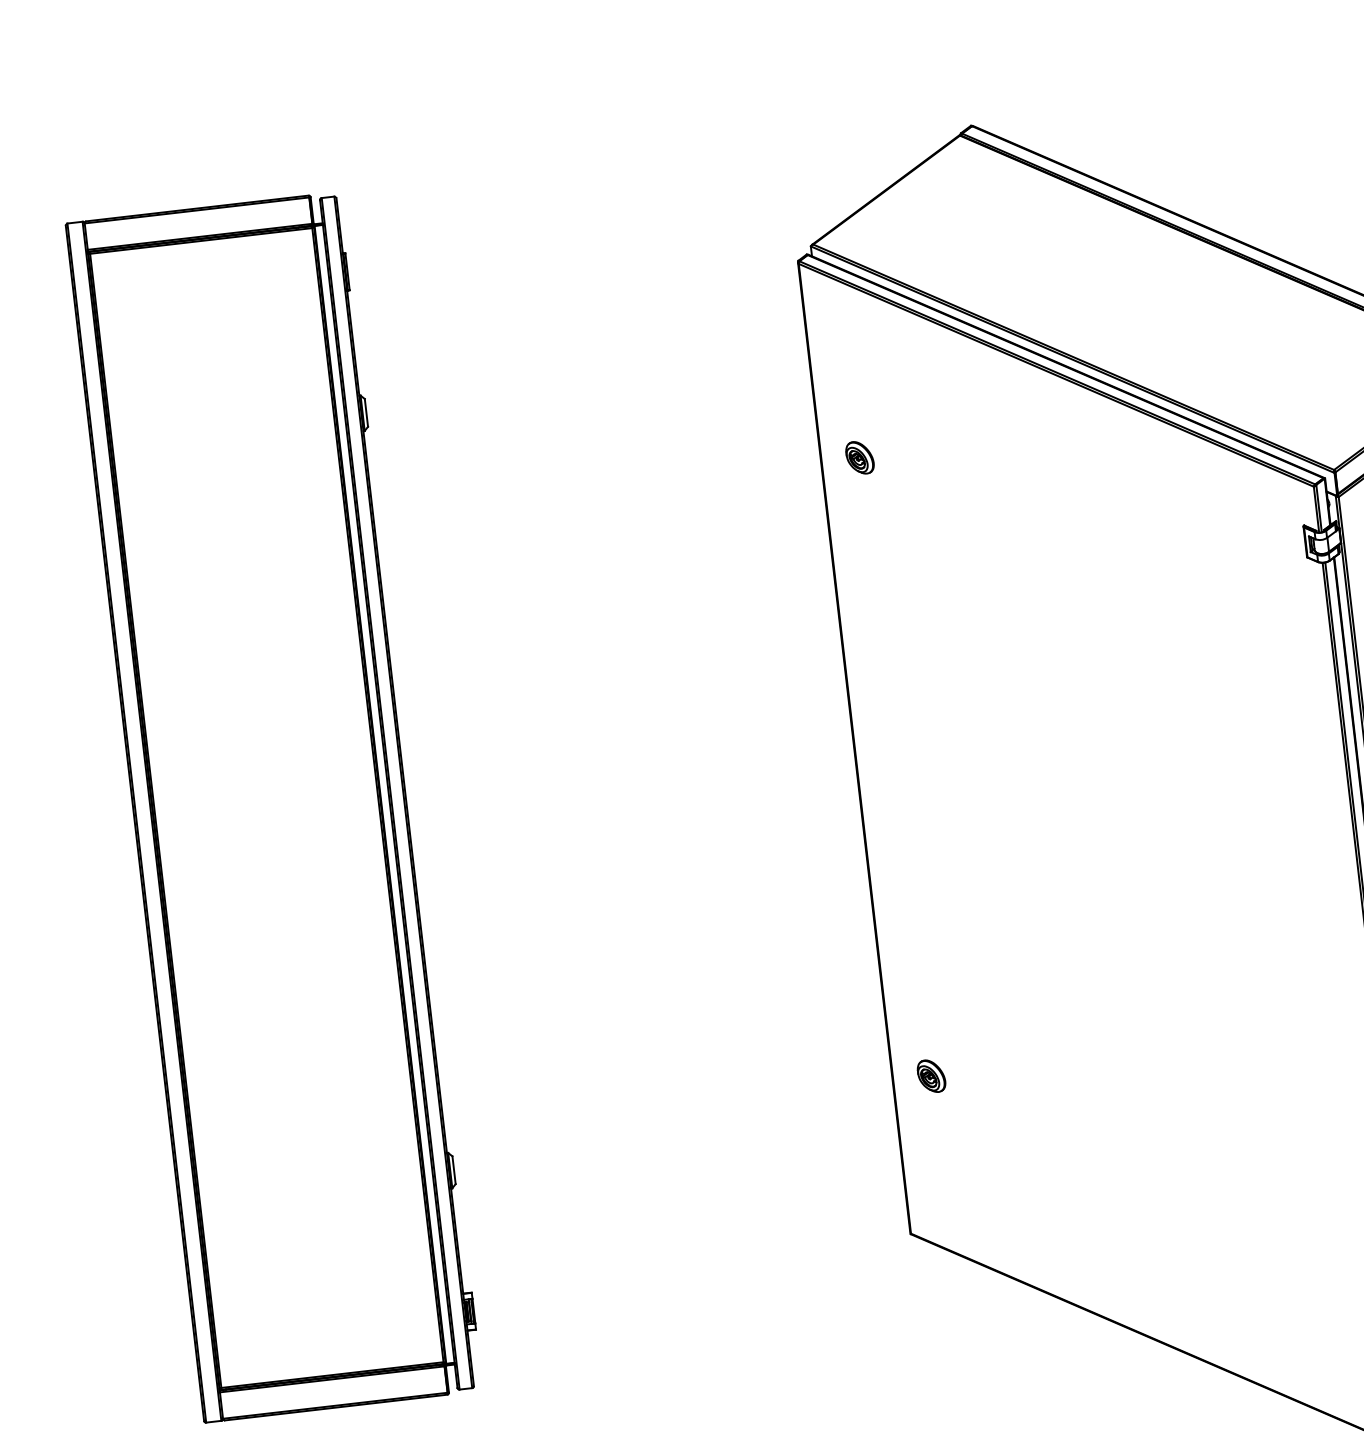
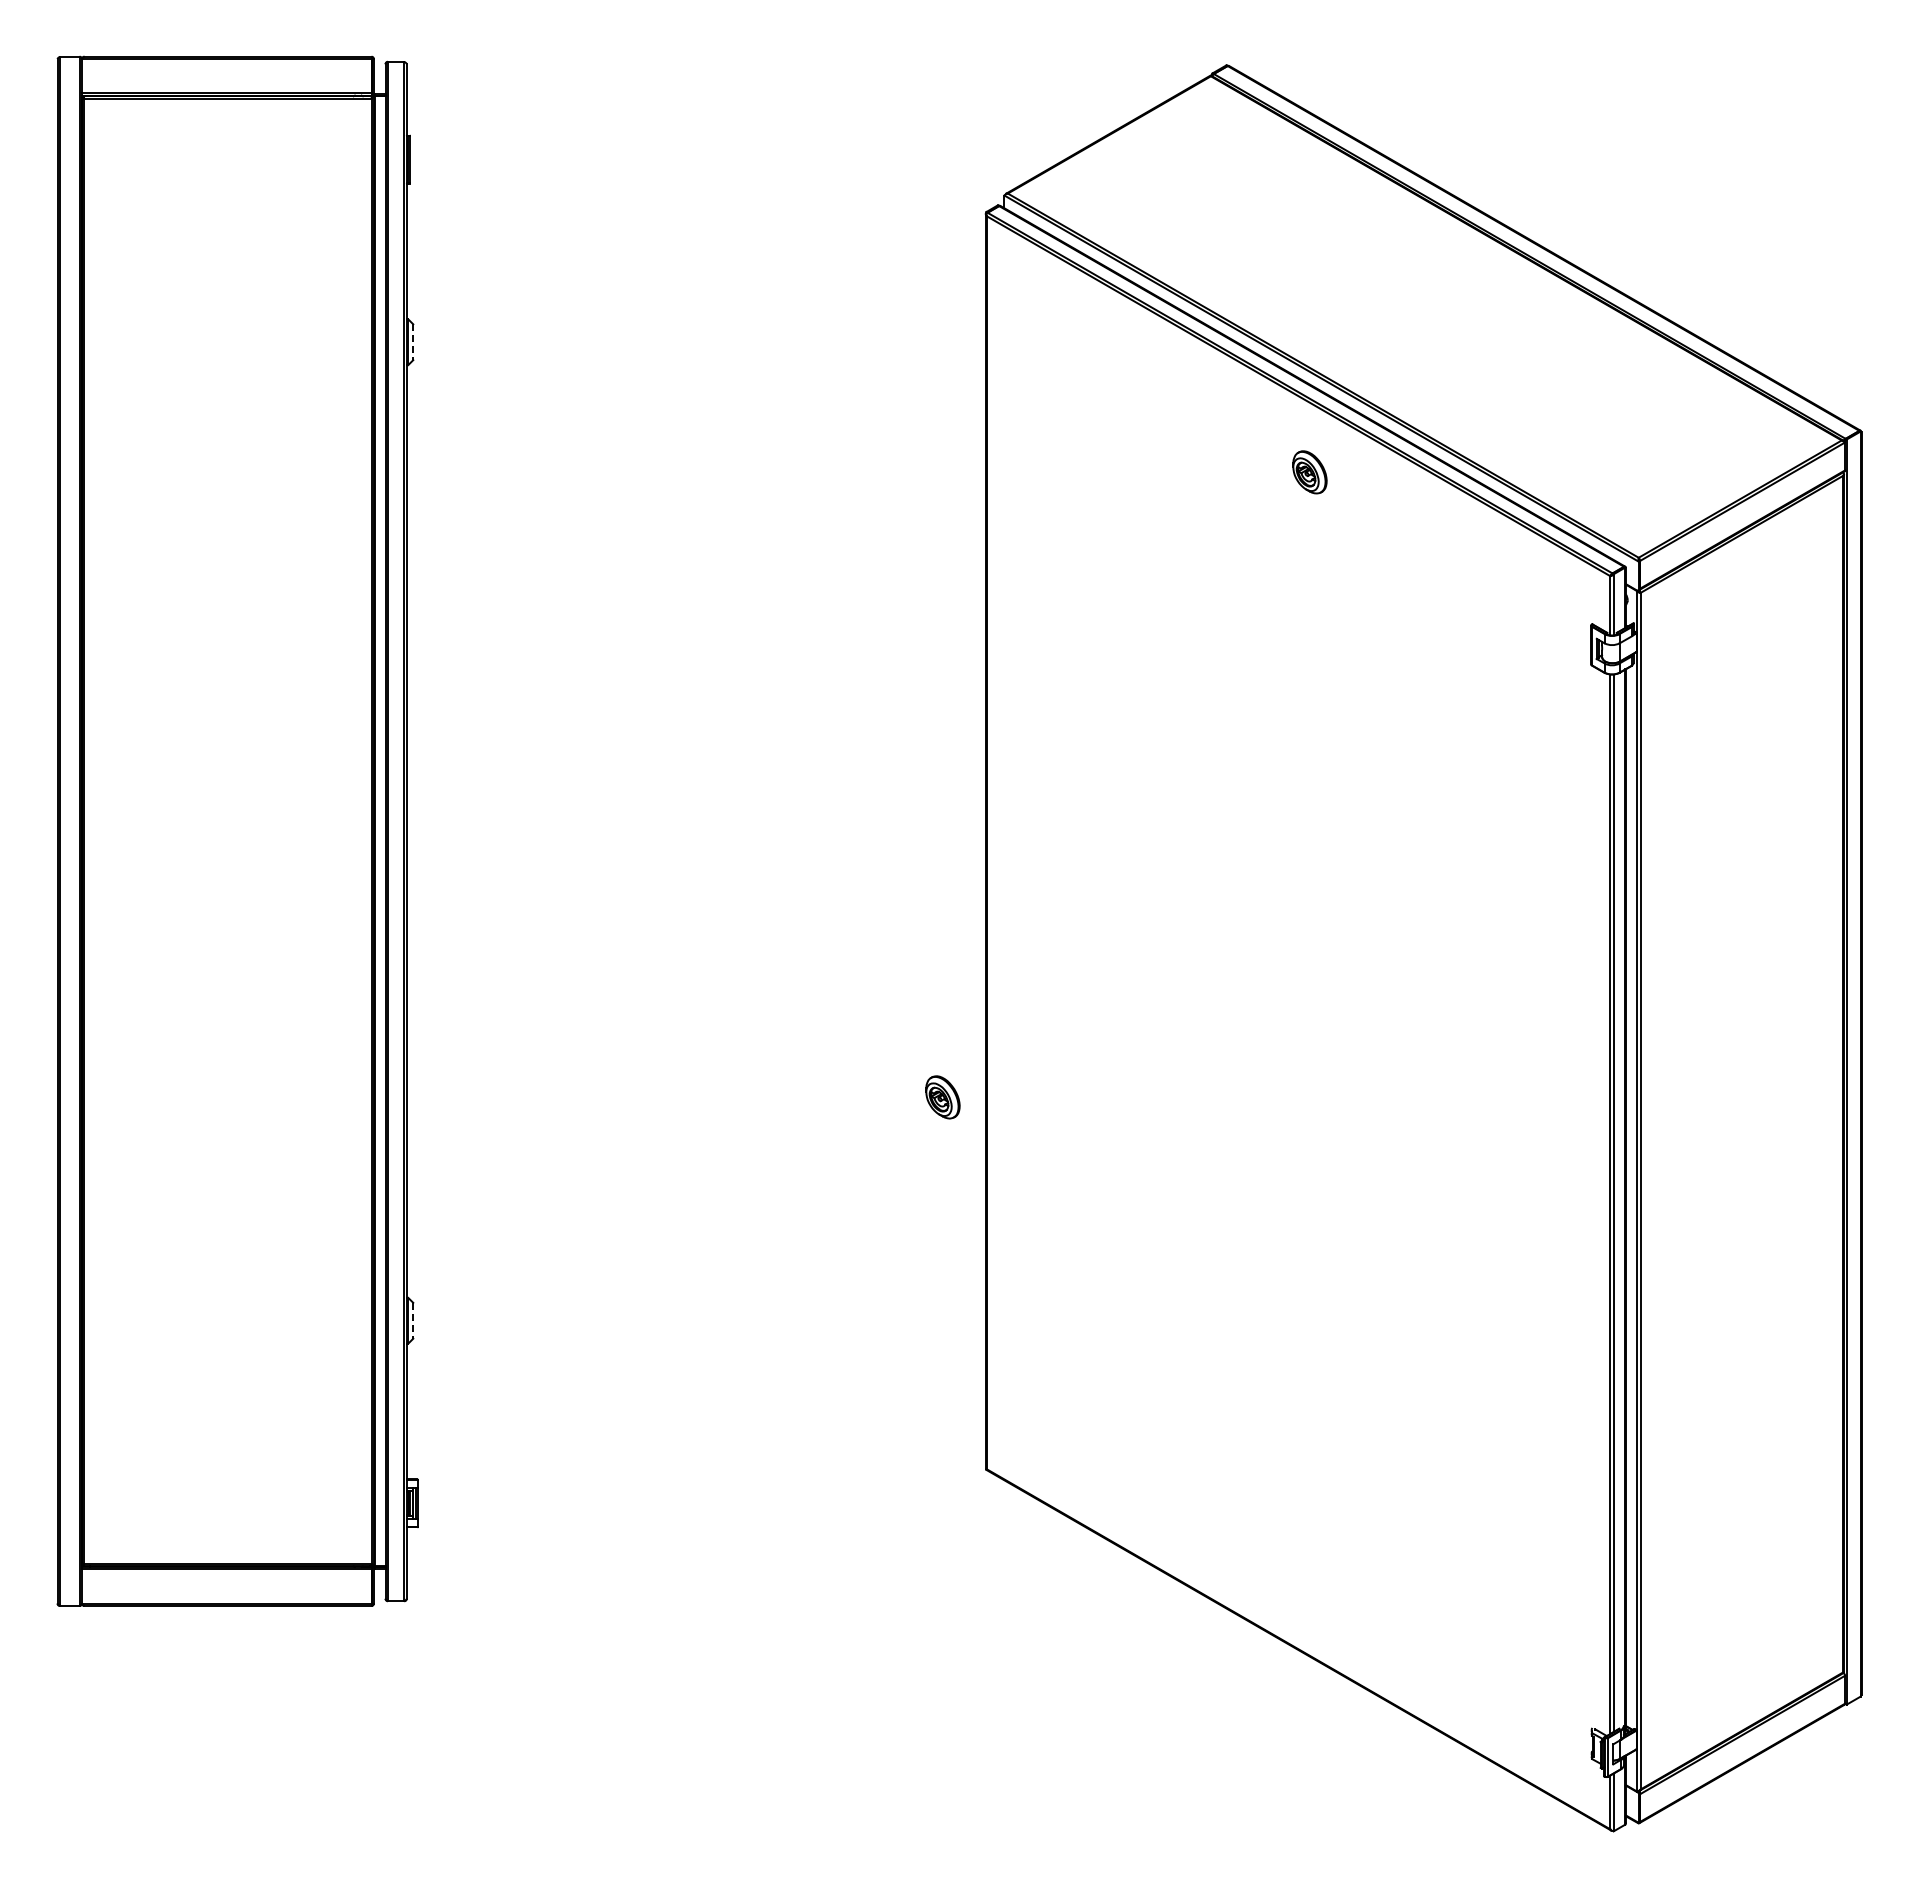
line: (366, 413) -> (413, 342), solid -> dashed
part: (859, 457) -> (1309, 472), moved
part: (931, 1076) -> (942, 1097), moved
line: (454, 1169) -> (413, 1320), solid -> dashed

